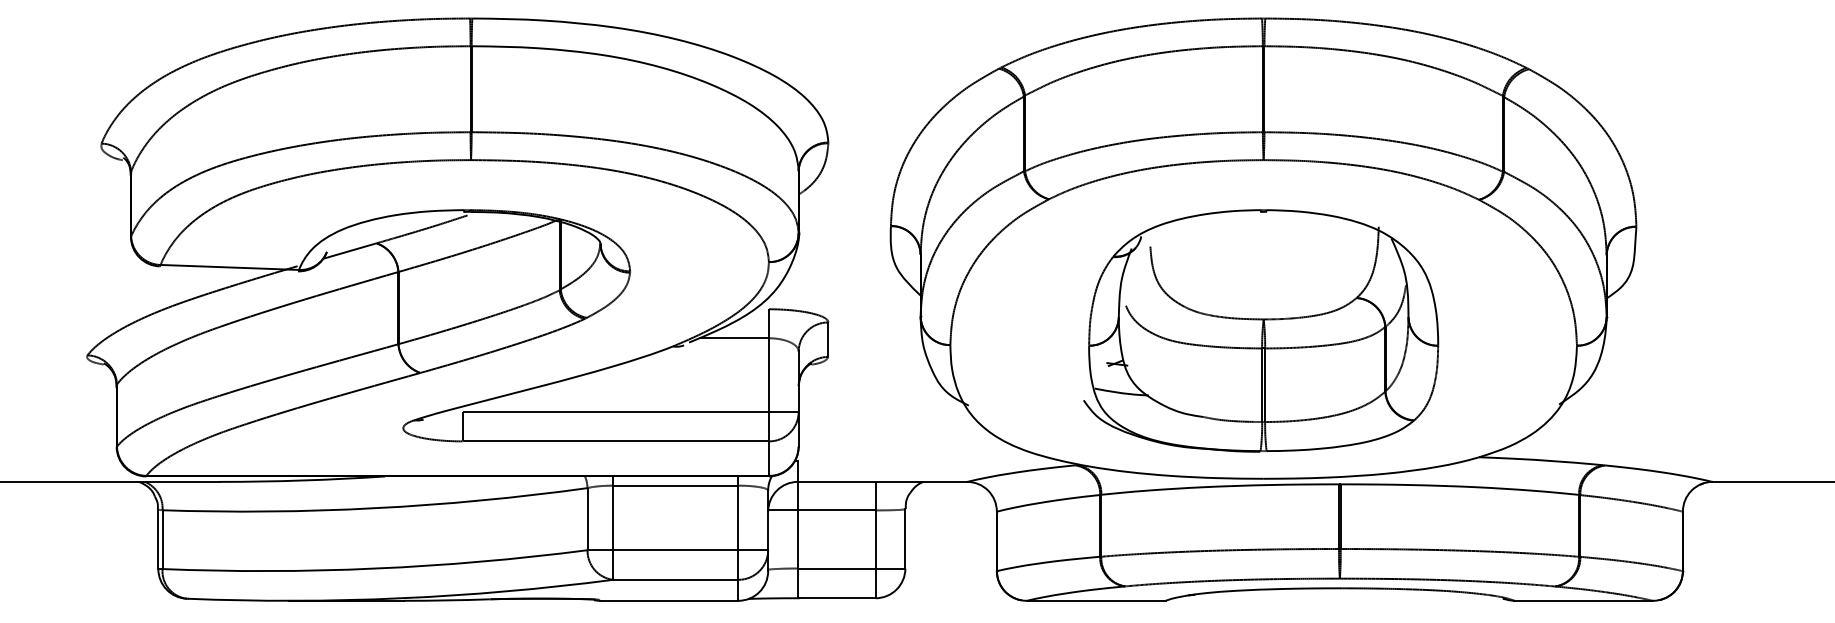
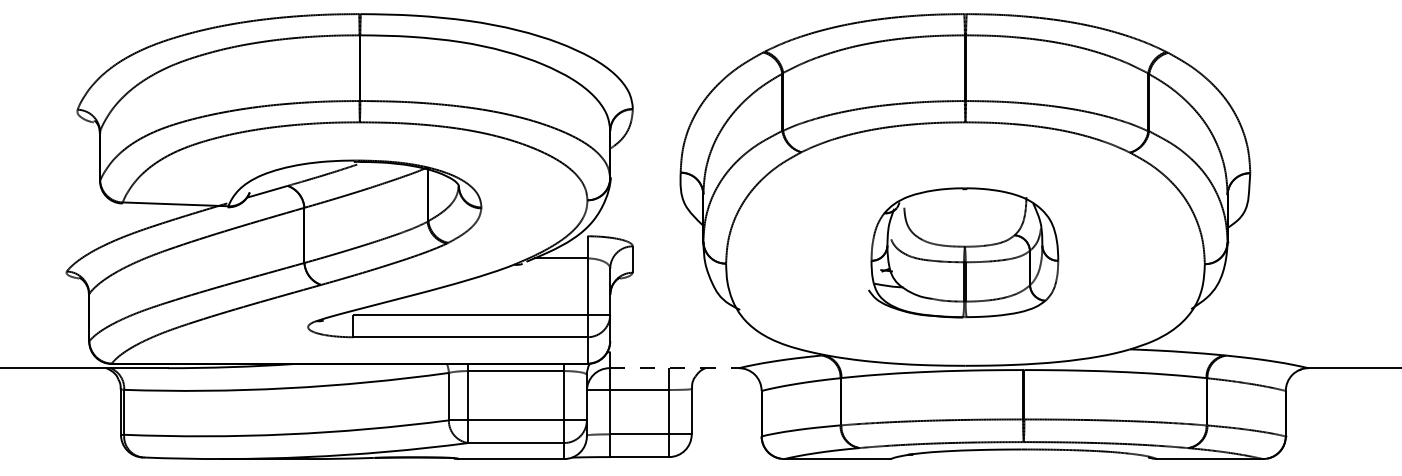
part: (1261, 330) -> (963, 252), size x0.7
line: (882, 482) -> (674, 368), solid -> dashed

